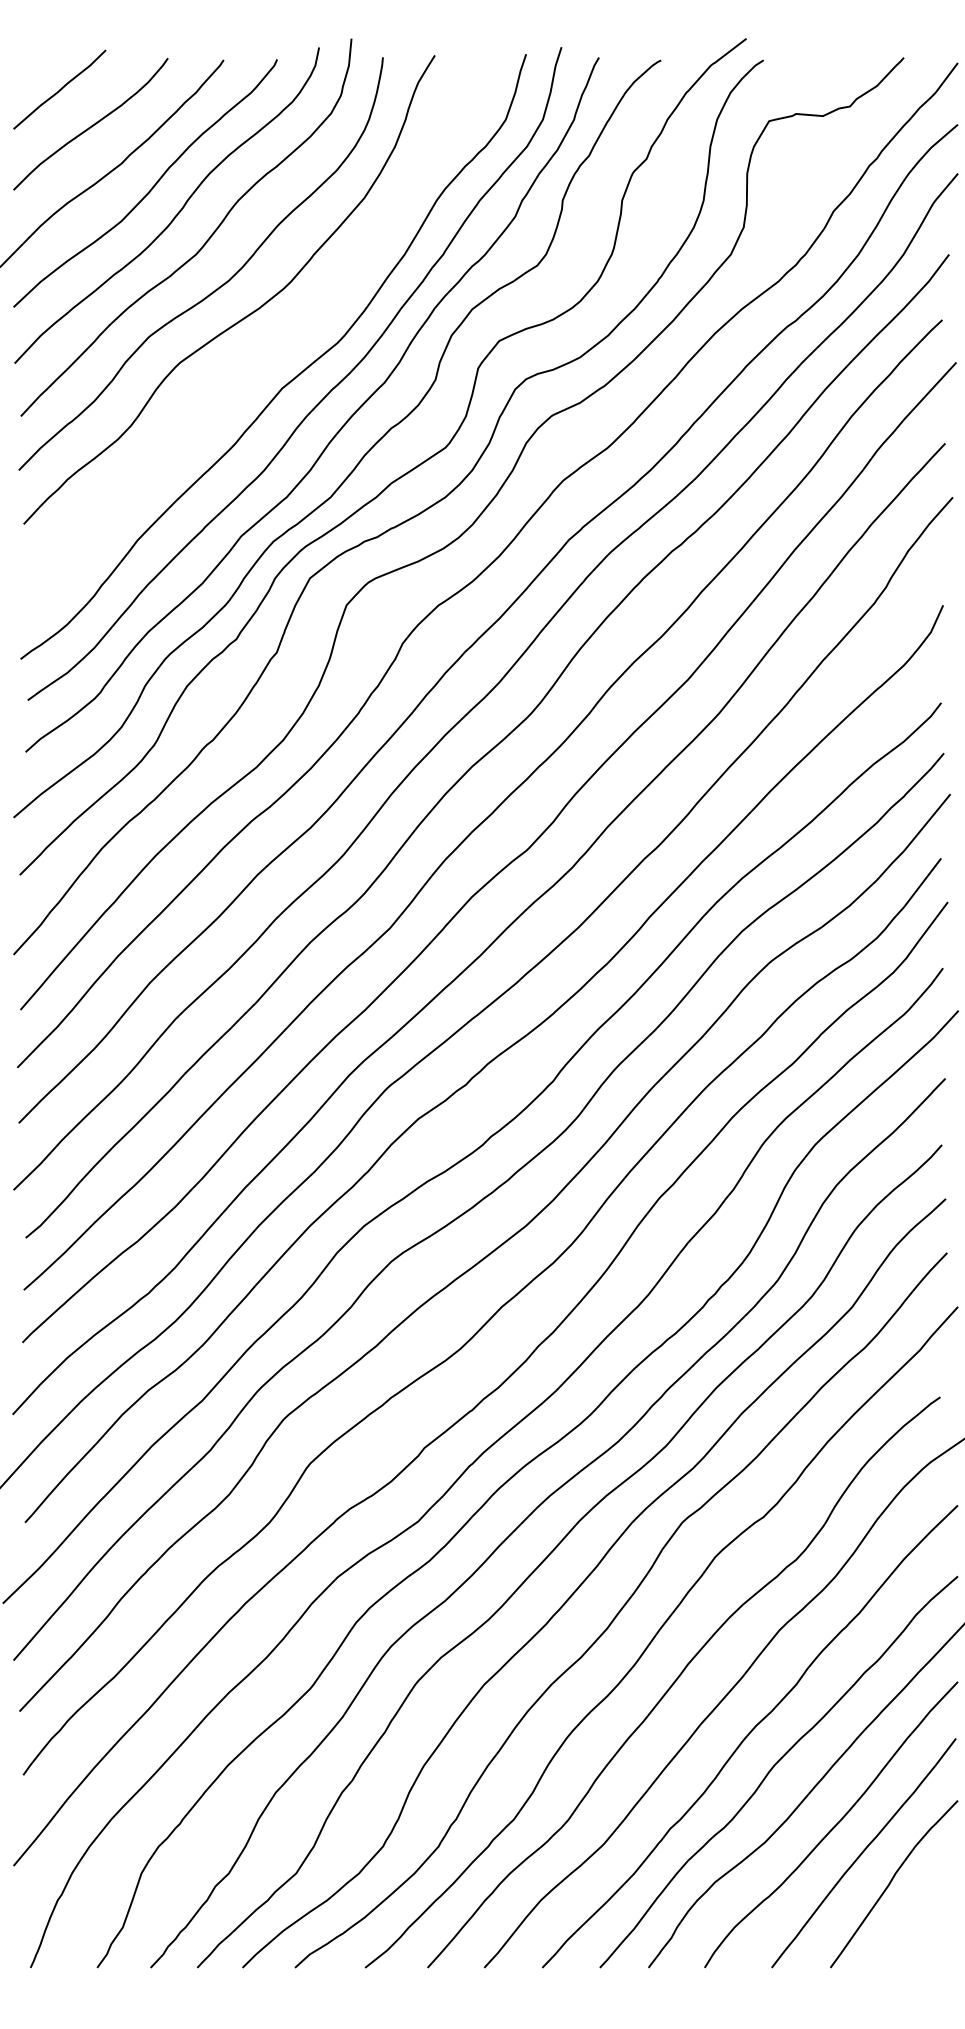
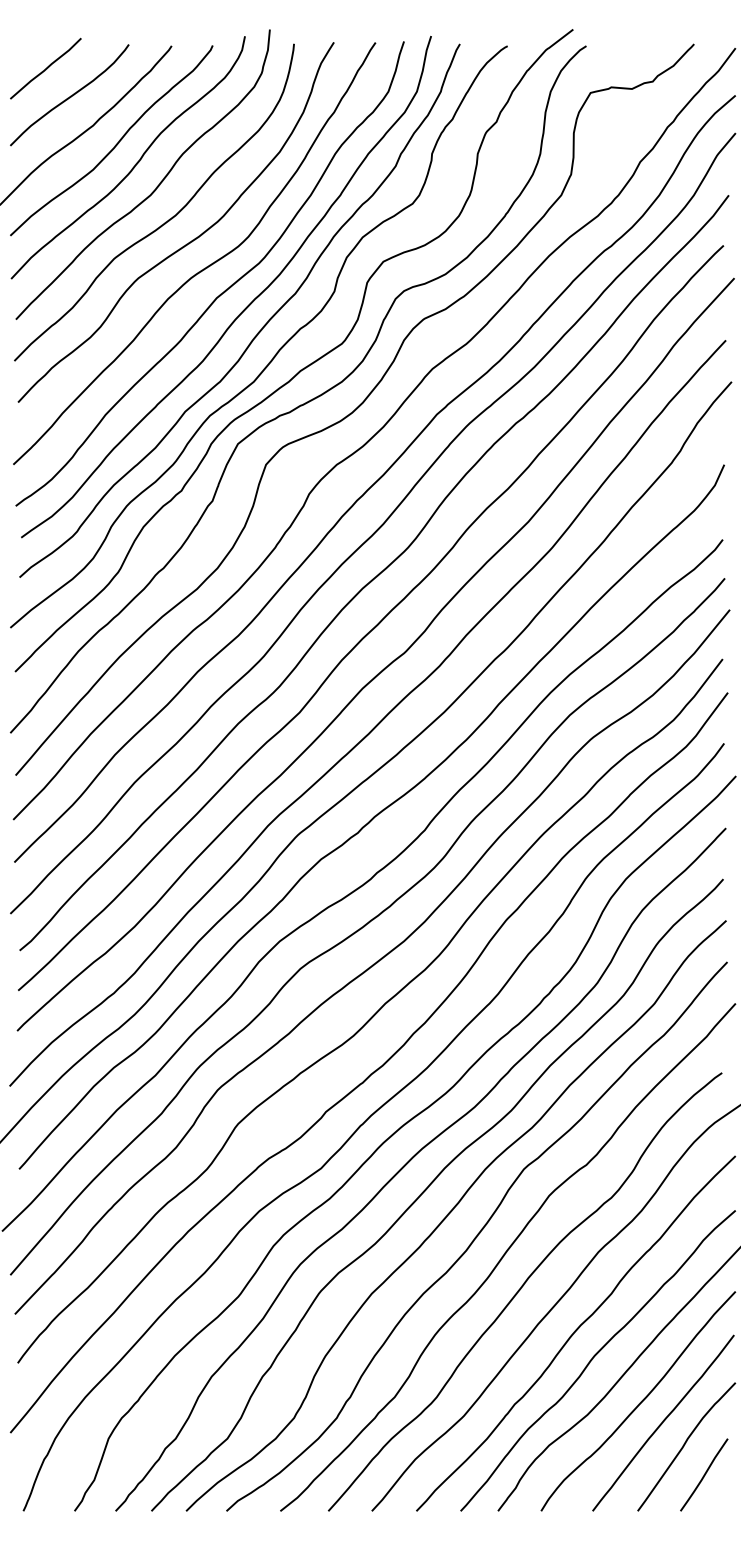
curve: (262, 351) -> (201, 269), added
line: (917, 1920) -> (704, 1474), added

